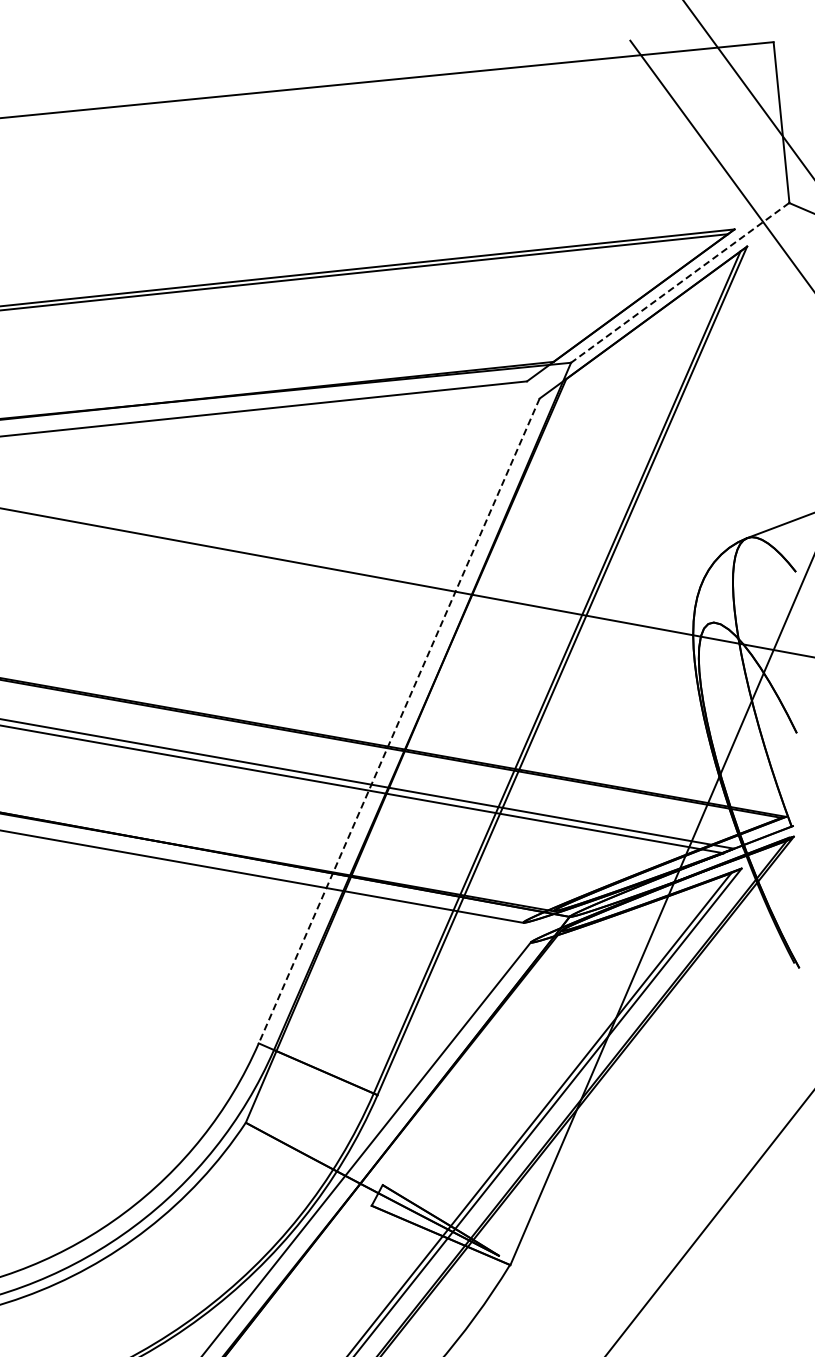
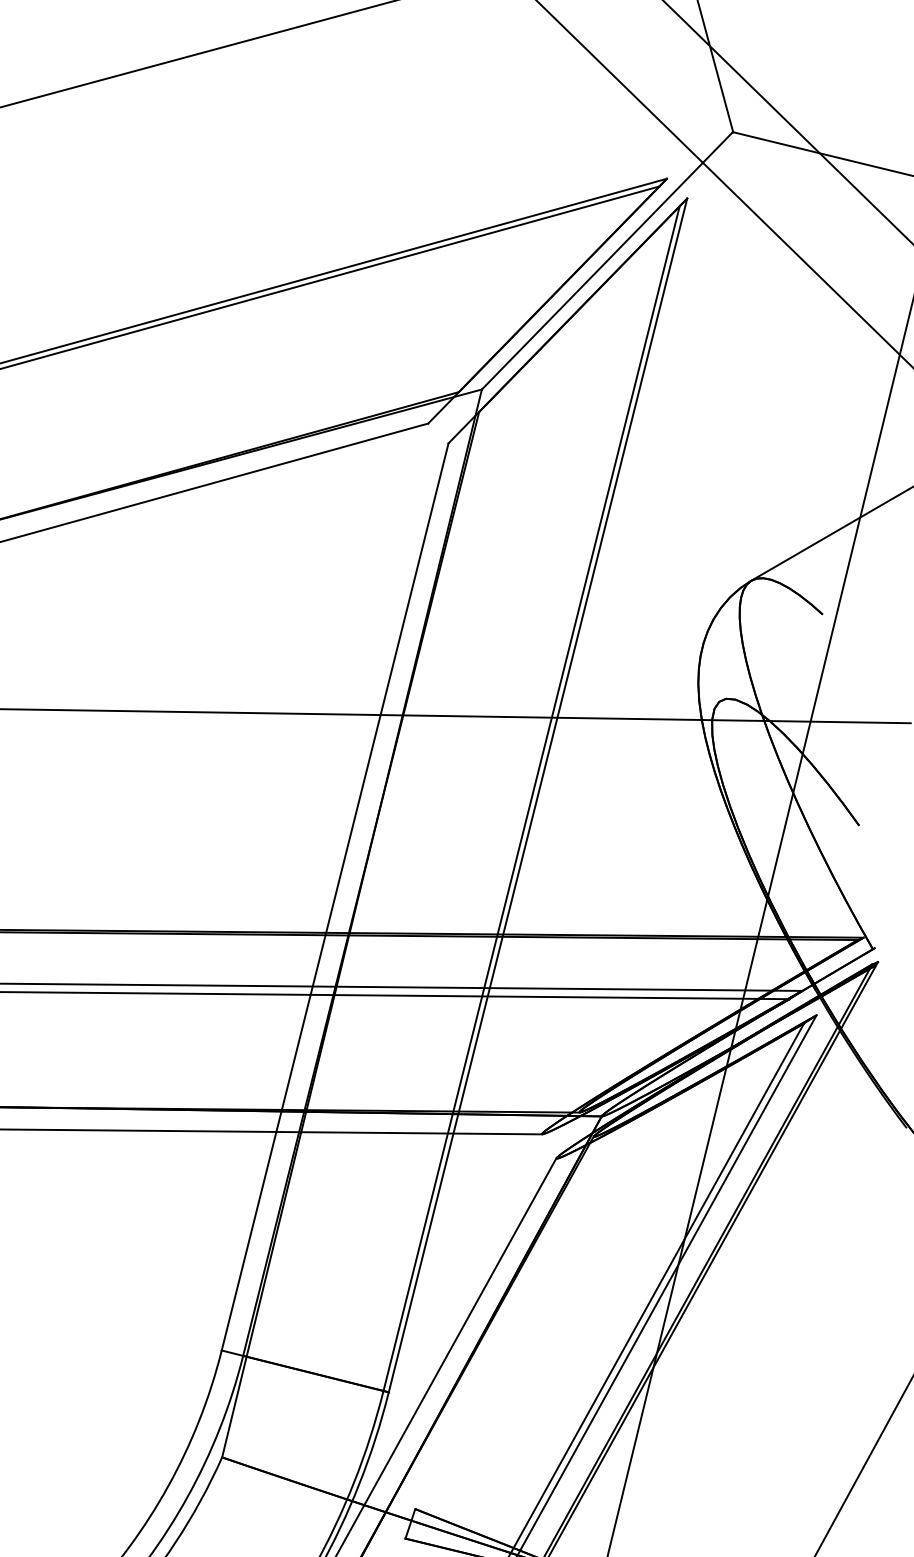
line: (679, 283) -> (606, 261), dashed -> solid
line: (399, 721) -> (335, 897), dashed -> solid

